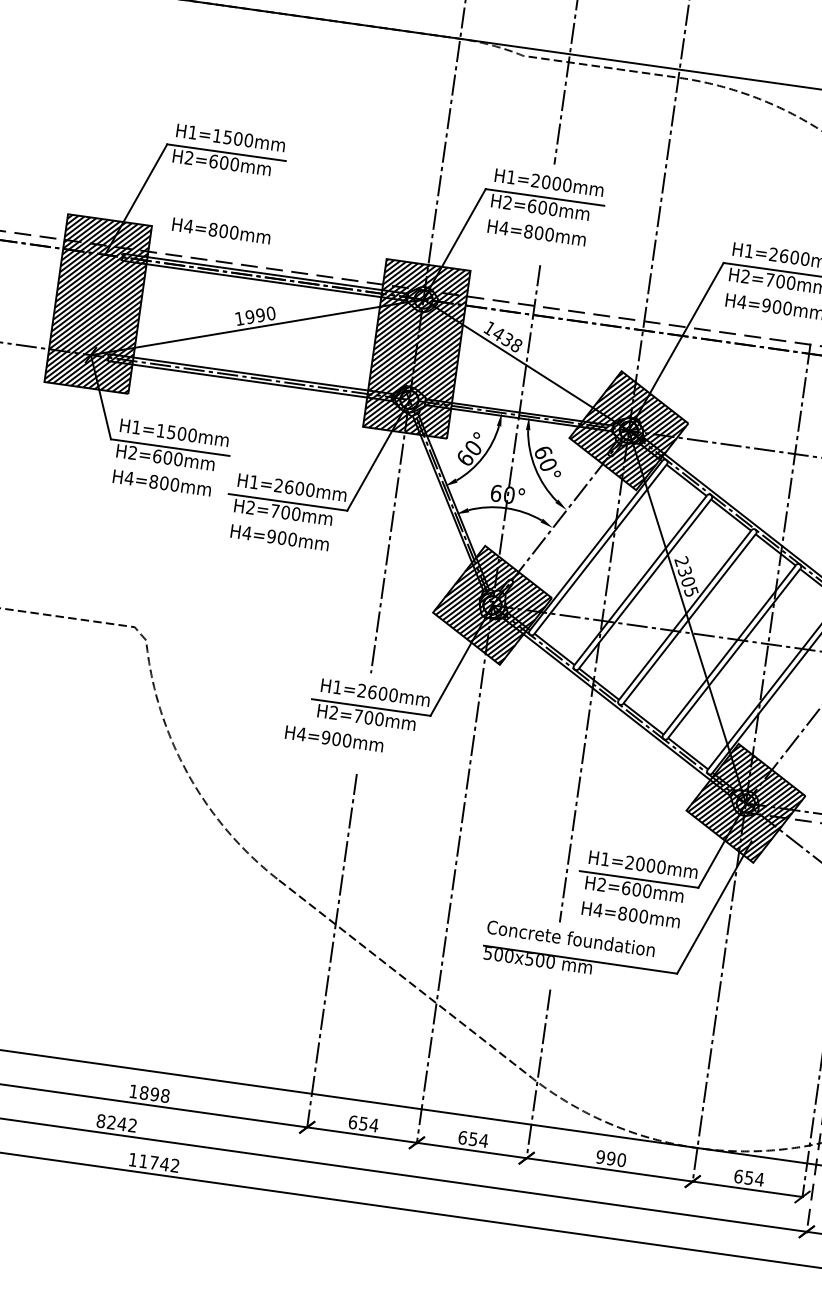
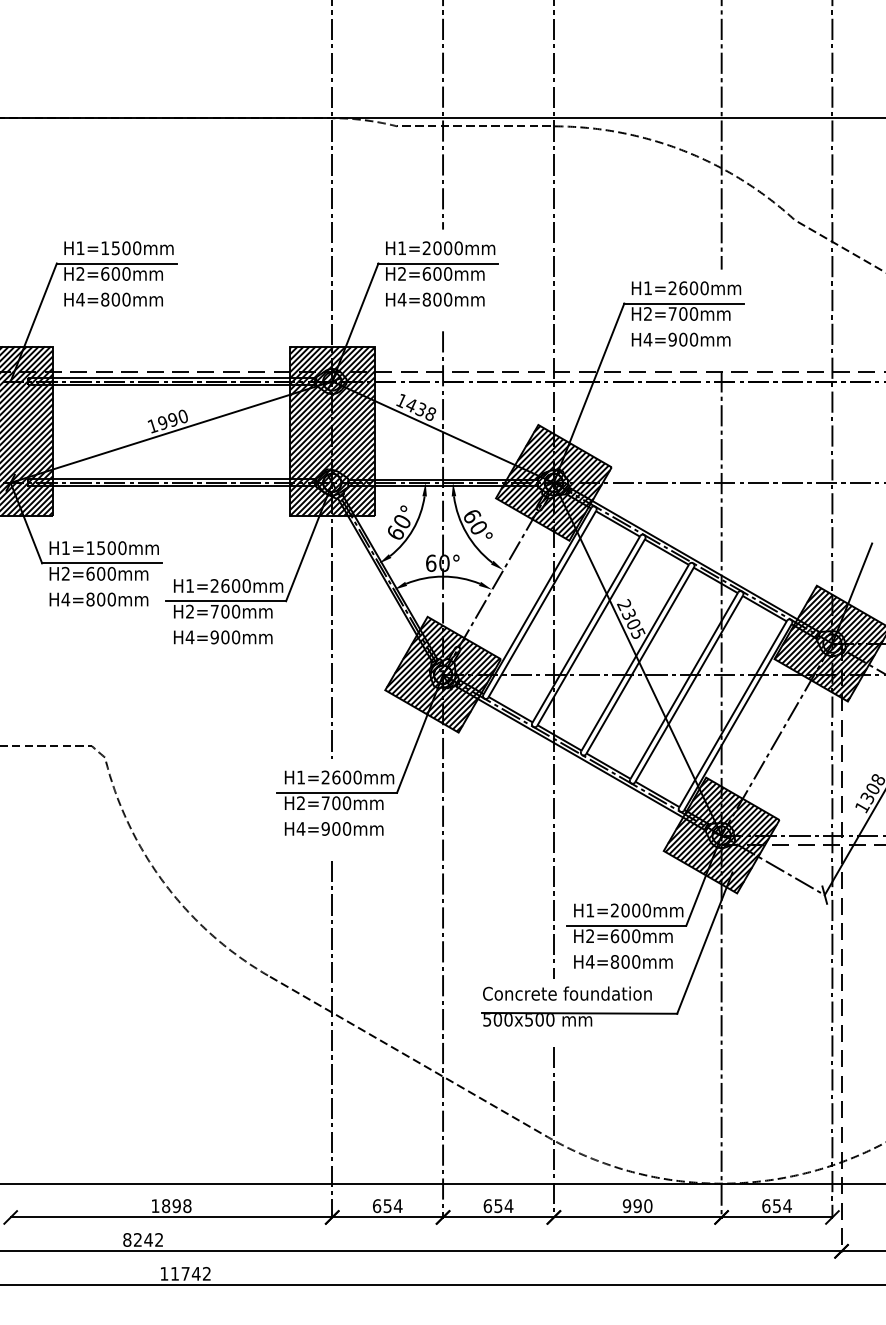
text: (221, 230) -> (113, 299), moved
text: (333, 738) -> (333, 828), moved

